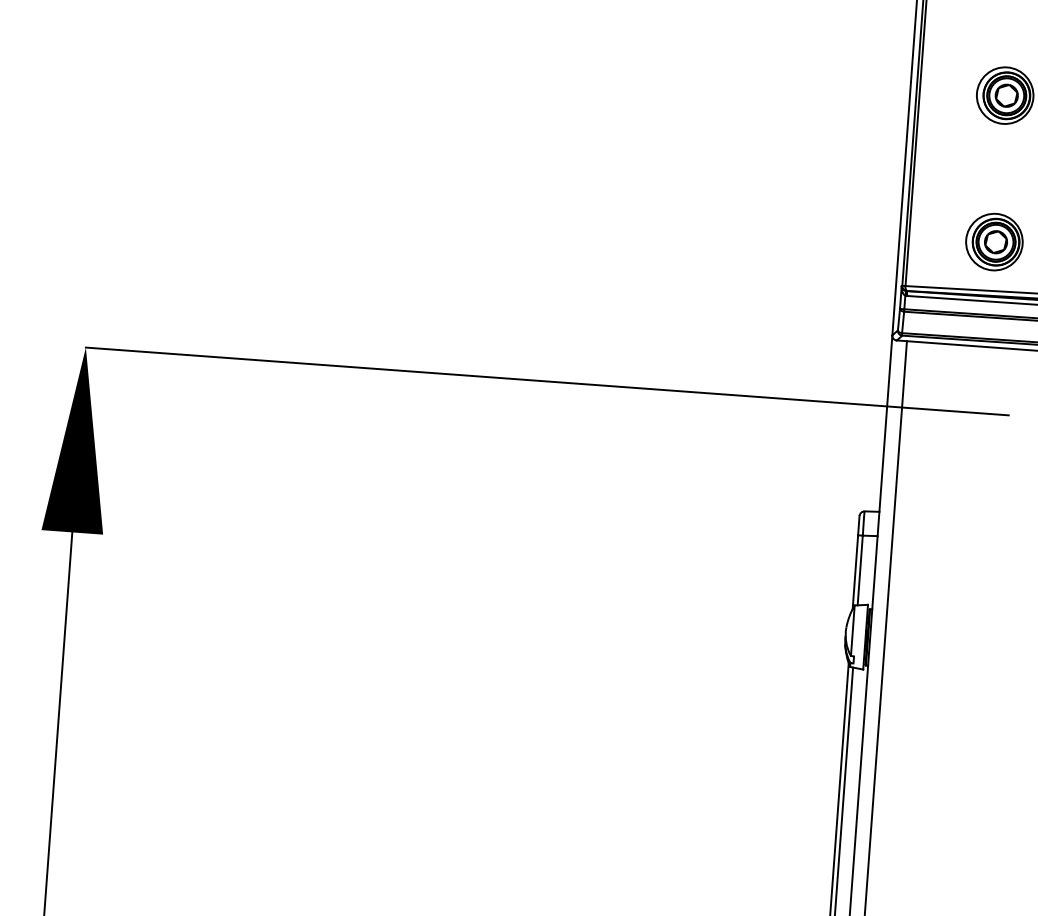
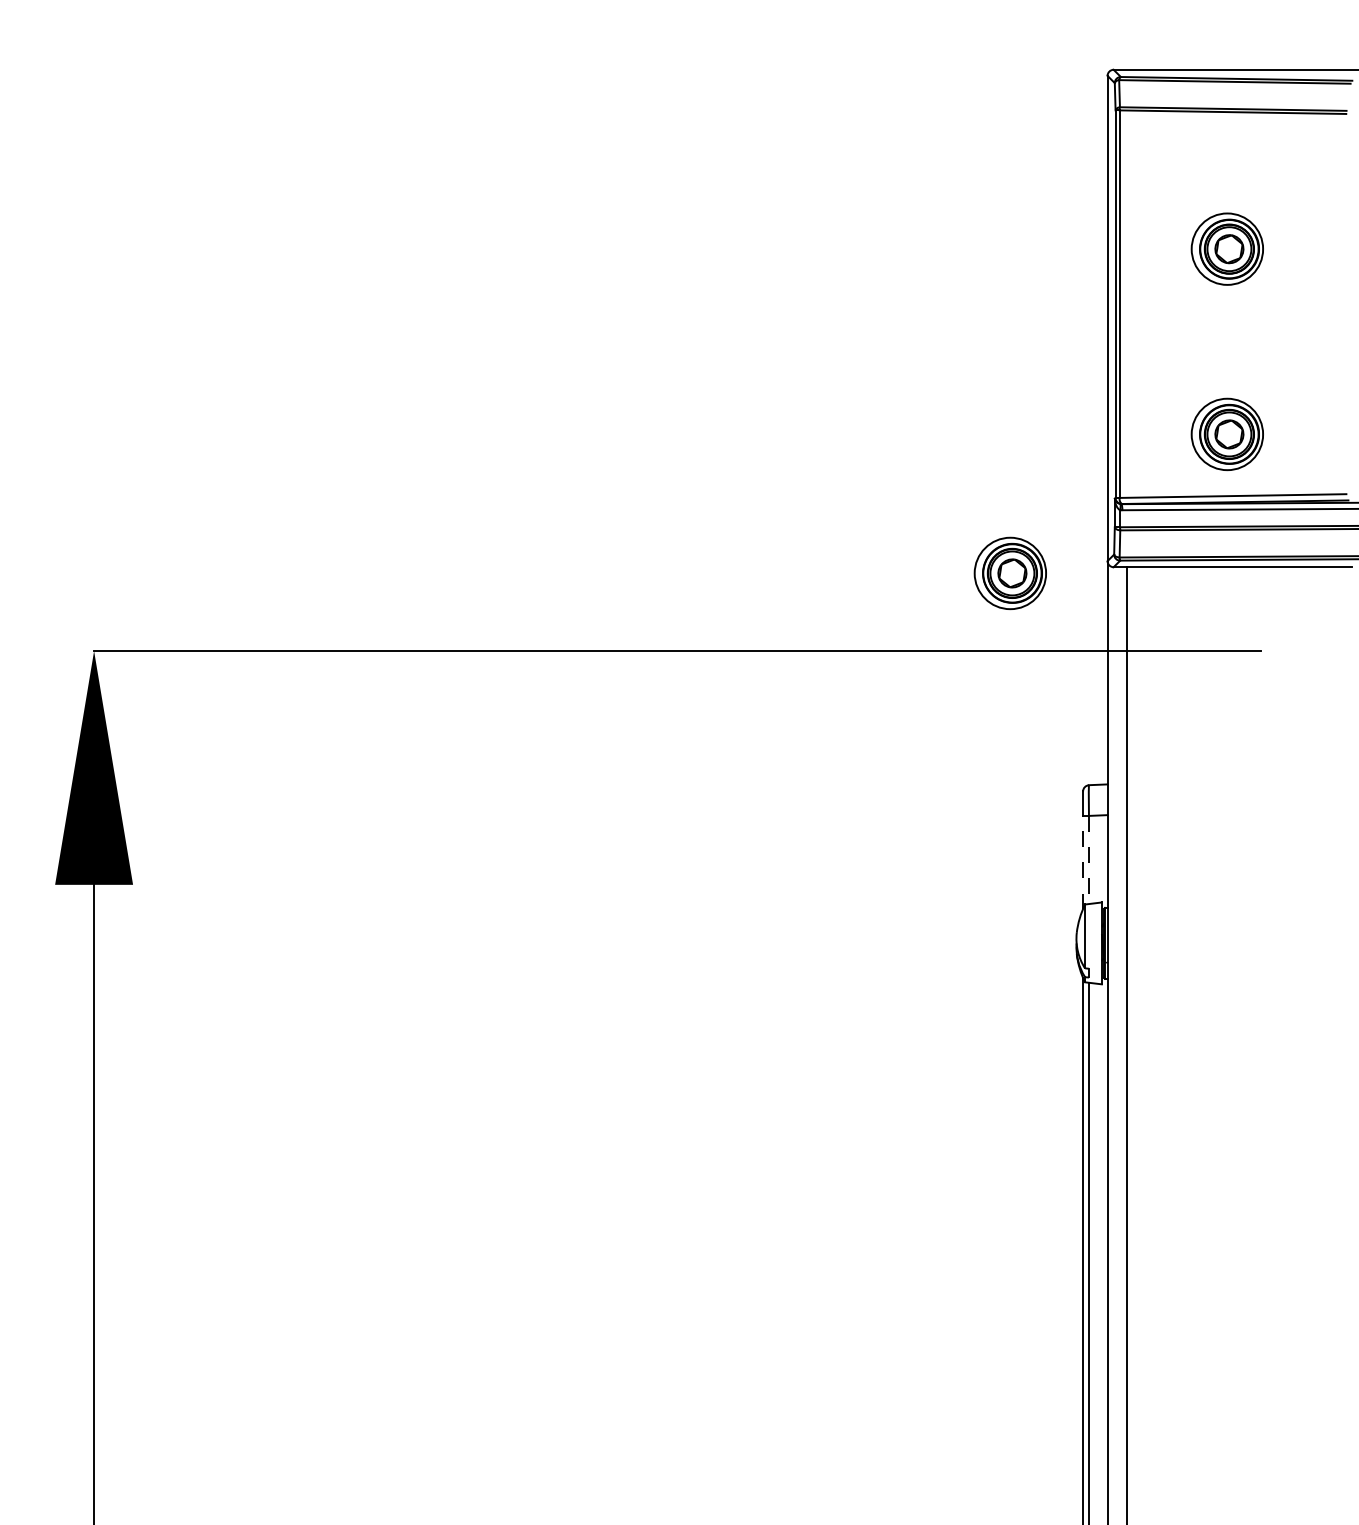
part: (814, 339) -> (1009, 573), added
line: (859, 570) -> (1088, 860), solid -> dashed
line: (855, 572) -> (1082, 862), solid -> dashed

